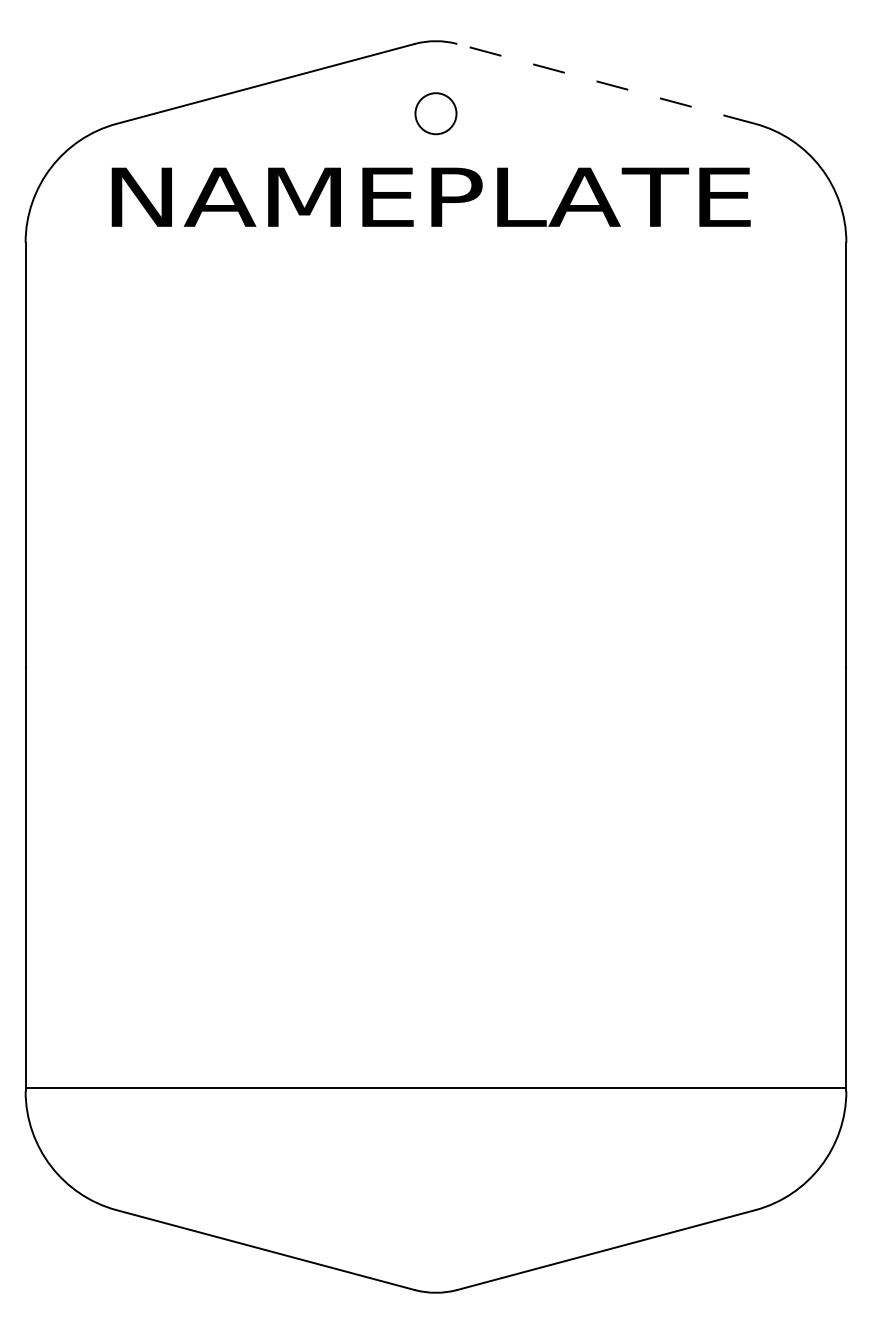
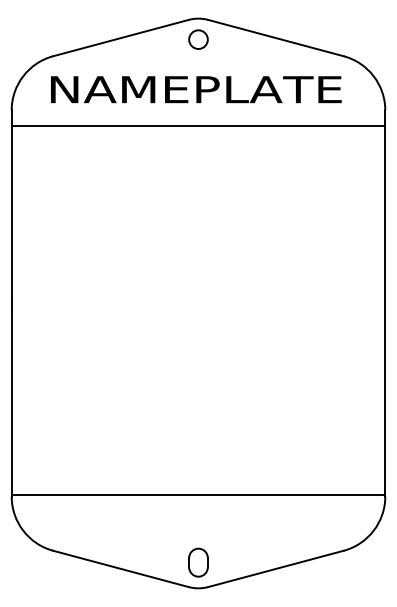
line: (605, 82) -> (275, 37), dashed -> solid
circle: (436, 113) -> (198, 39), moved
line: (436, 278) -> (198, 126), added
part: (436, 1235) -> (198, 562), added

